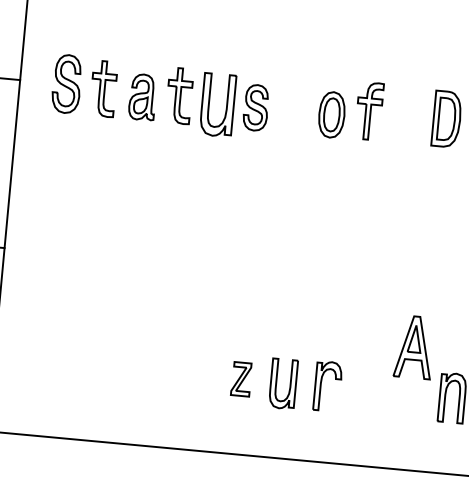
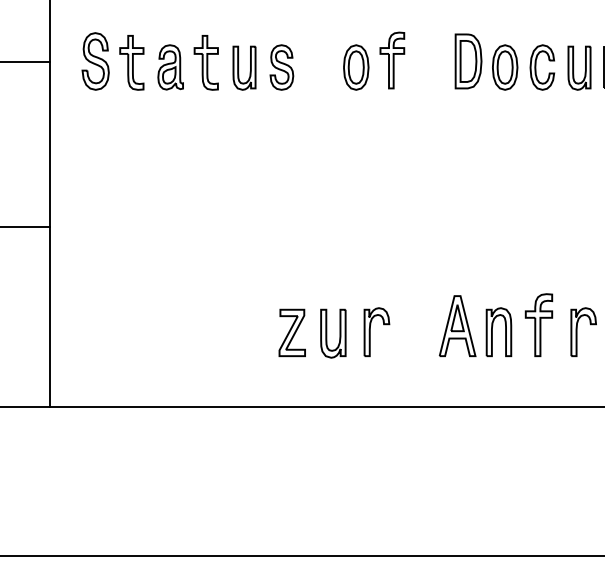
part: (218, 104) -> (244, 67), size x0.71
part: (414, 347) -> (457, 326), moved
part: (240, 378) -> (291, 332), size x1.43

